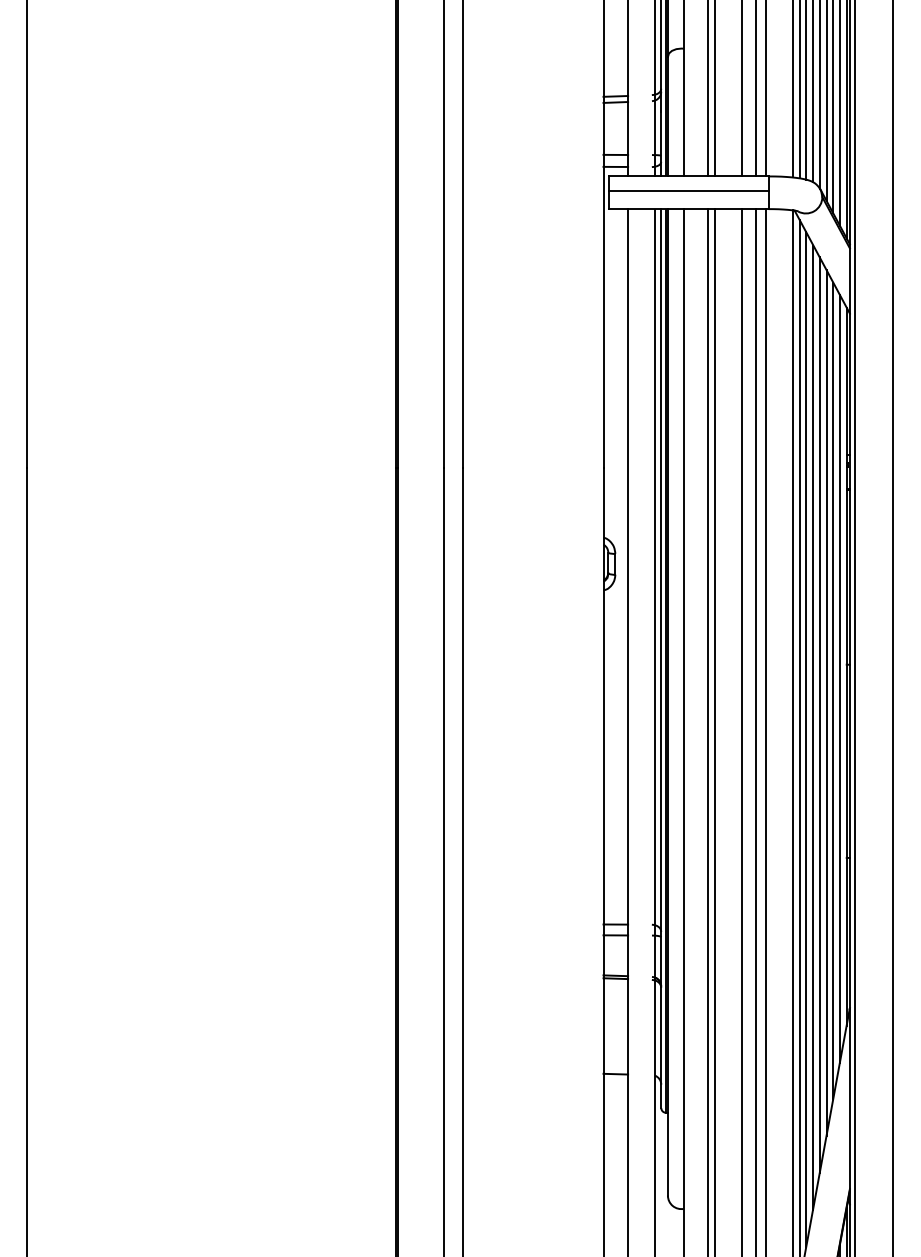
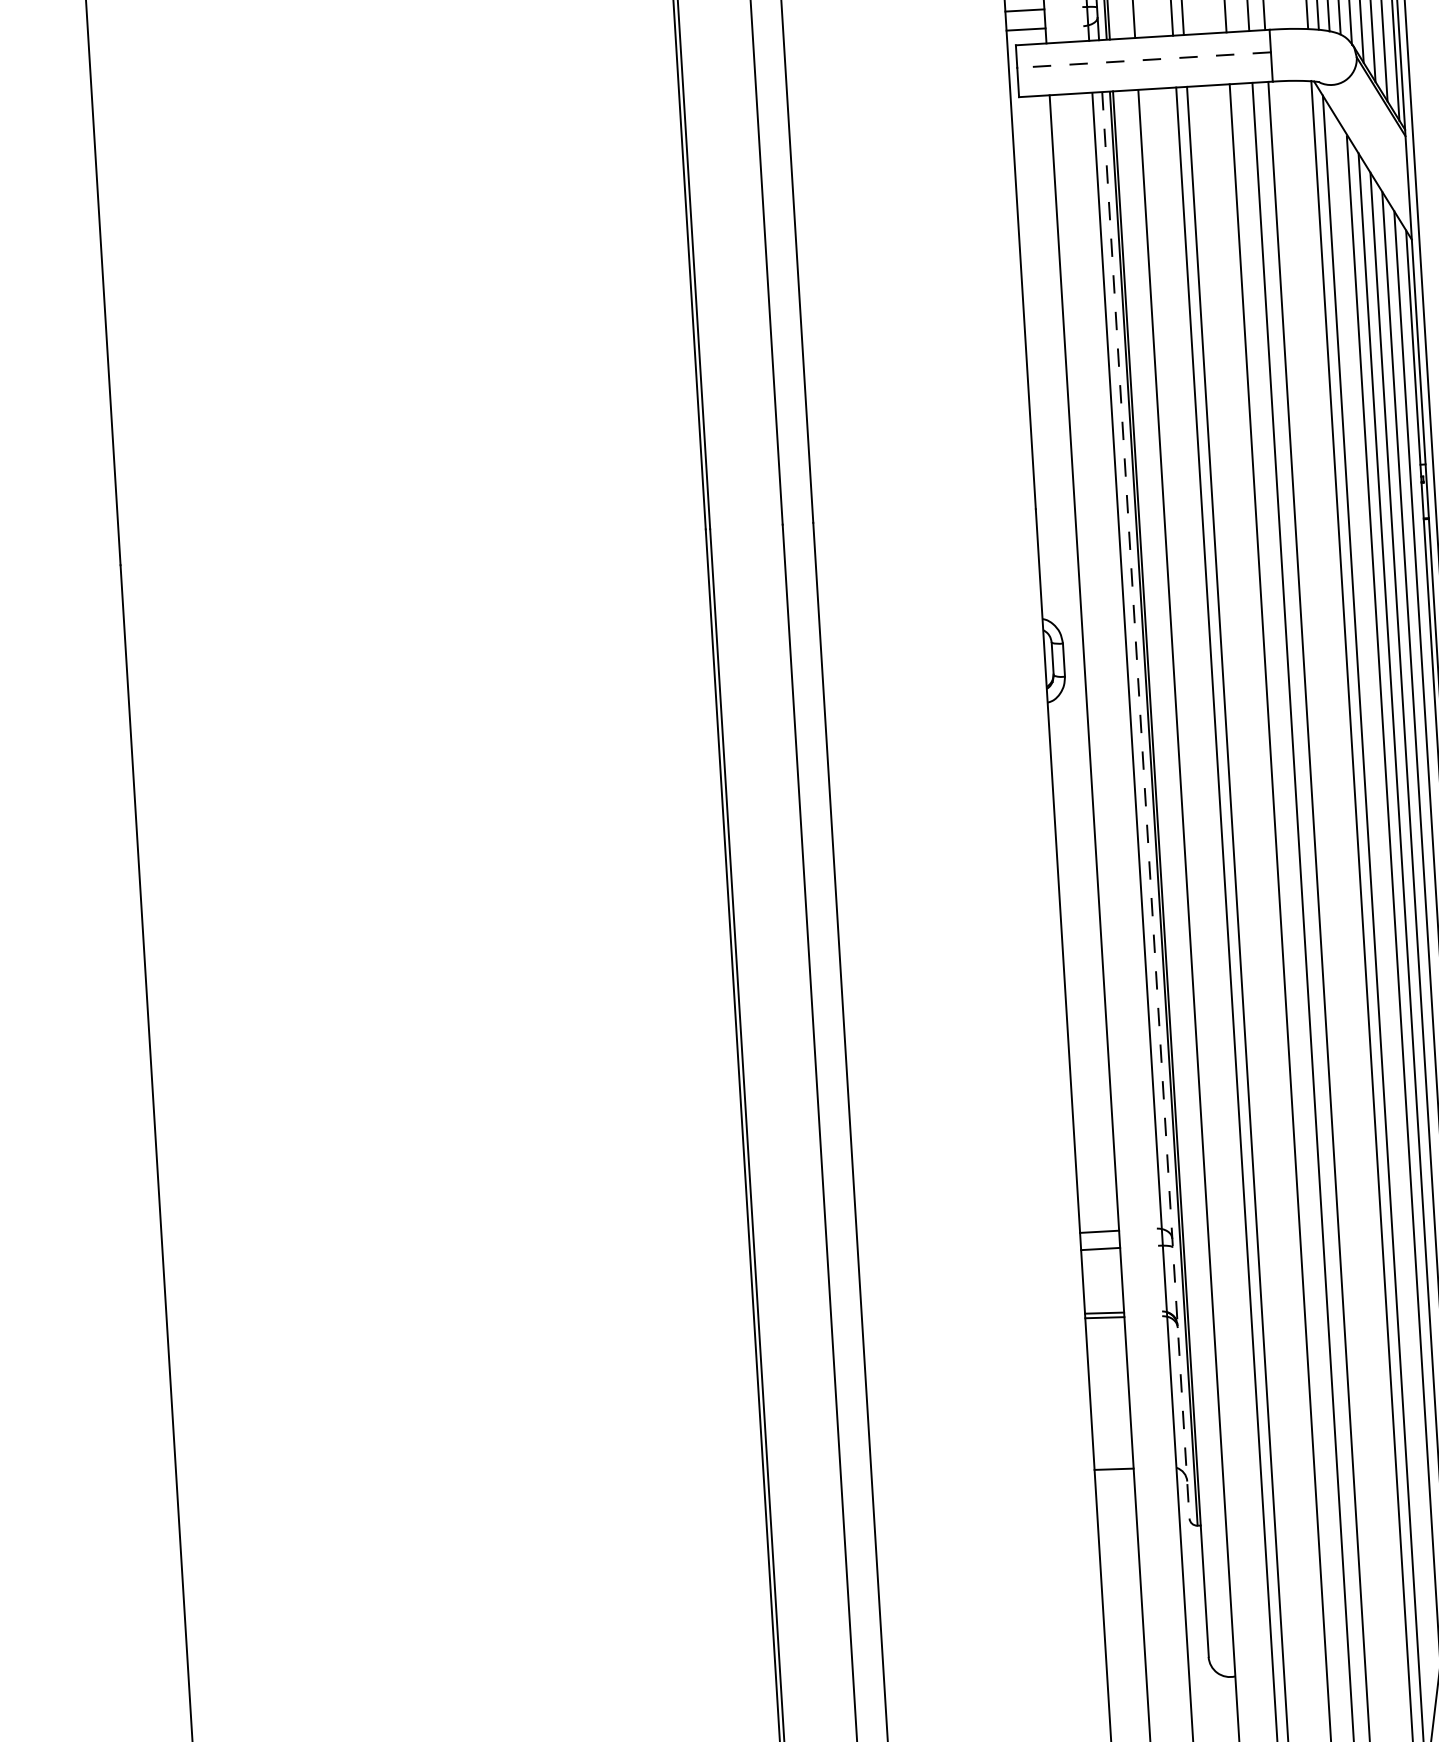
line: (688, 190) -> (1143, 59), solid -> dashed
line: (661, 659) -> (1146, 806), solid -> dashed
line: (806, 739) -> (1384, 919), removed

